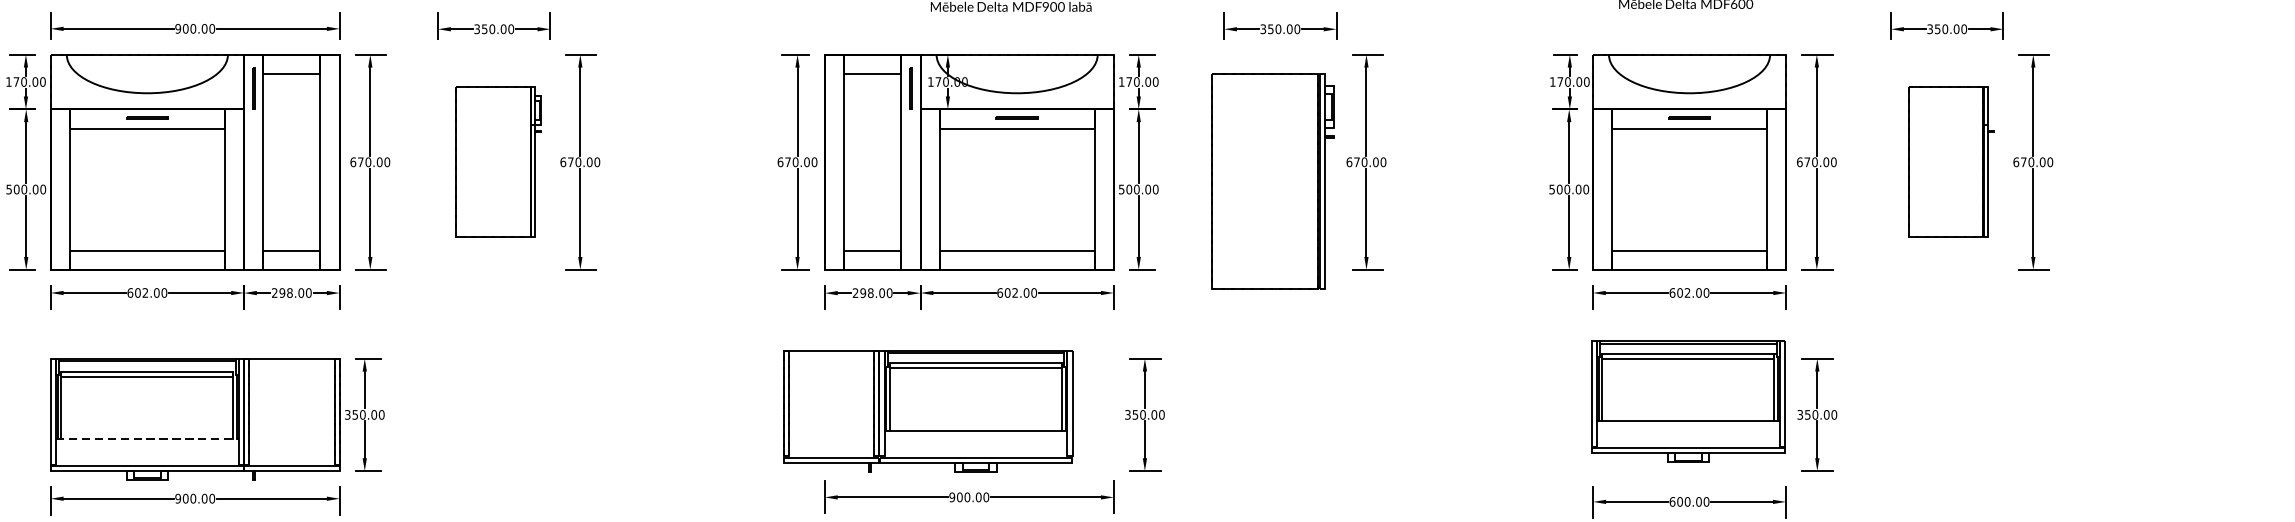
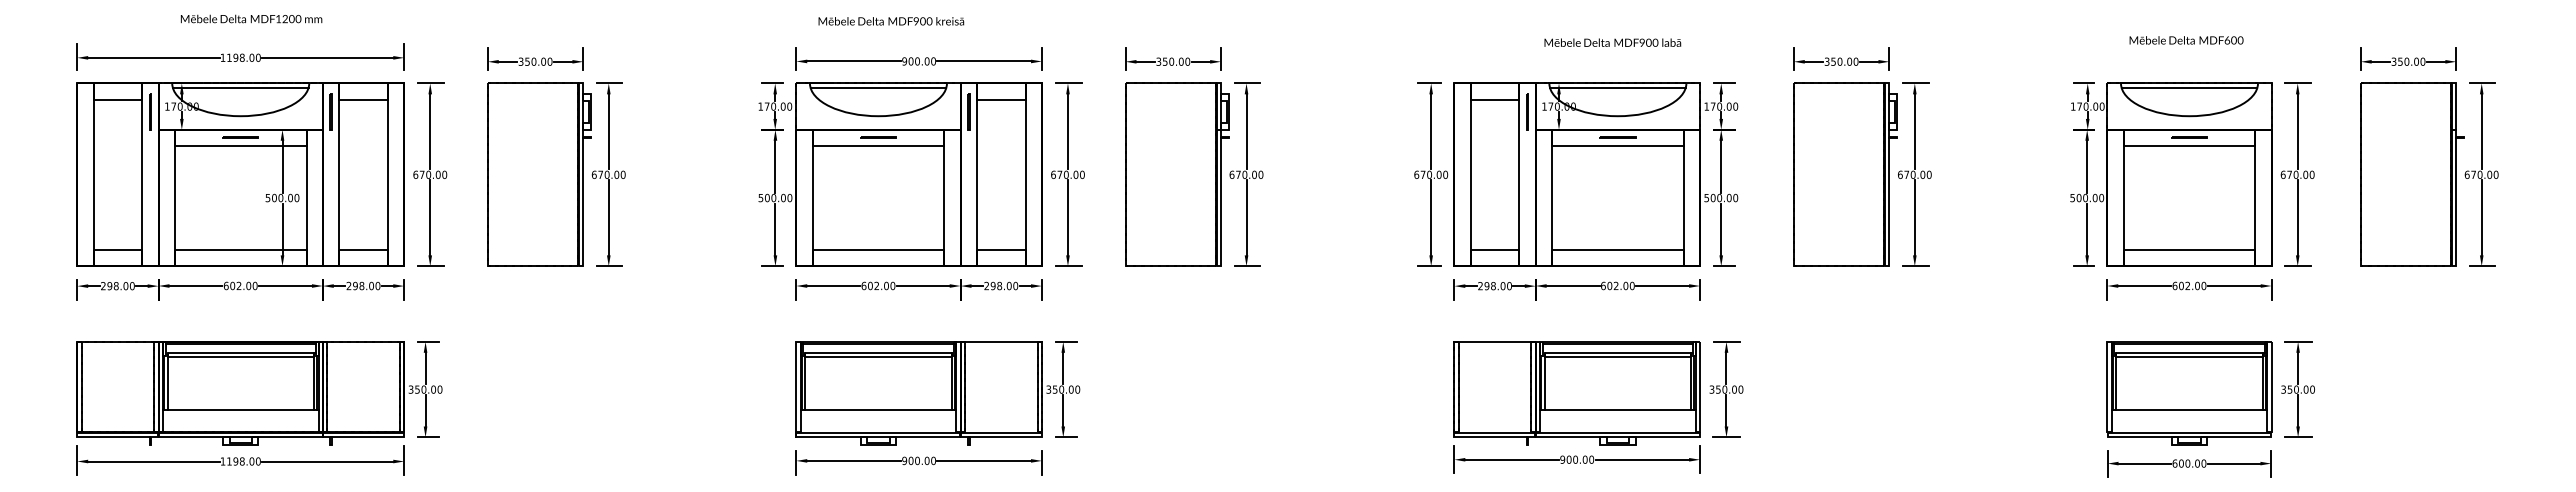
line: (147, 59) -> (878, 87), added
line: (1016, 59) -> (1617, 87), added
line: (1689, 59) -> (2189, 87), added
part: (499, 161) -> (1177, 174), size x1.43
part: (1951, 161) -> (2412, 174), size x1.43
part: (1273, 180) -> (1845, 174), moved
part: (1688, 401) -> (2189, 393), moved
part: (927, 411) -> (1576, 393), moved
line: (147, 439) -> (878, 410), dashed -> solid

